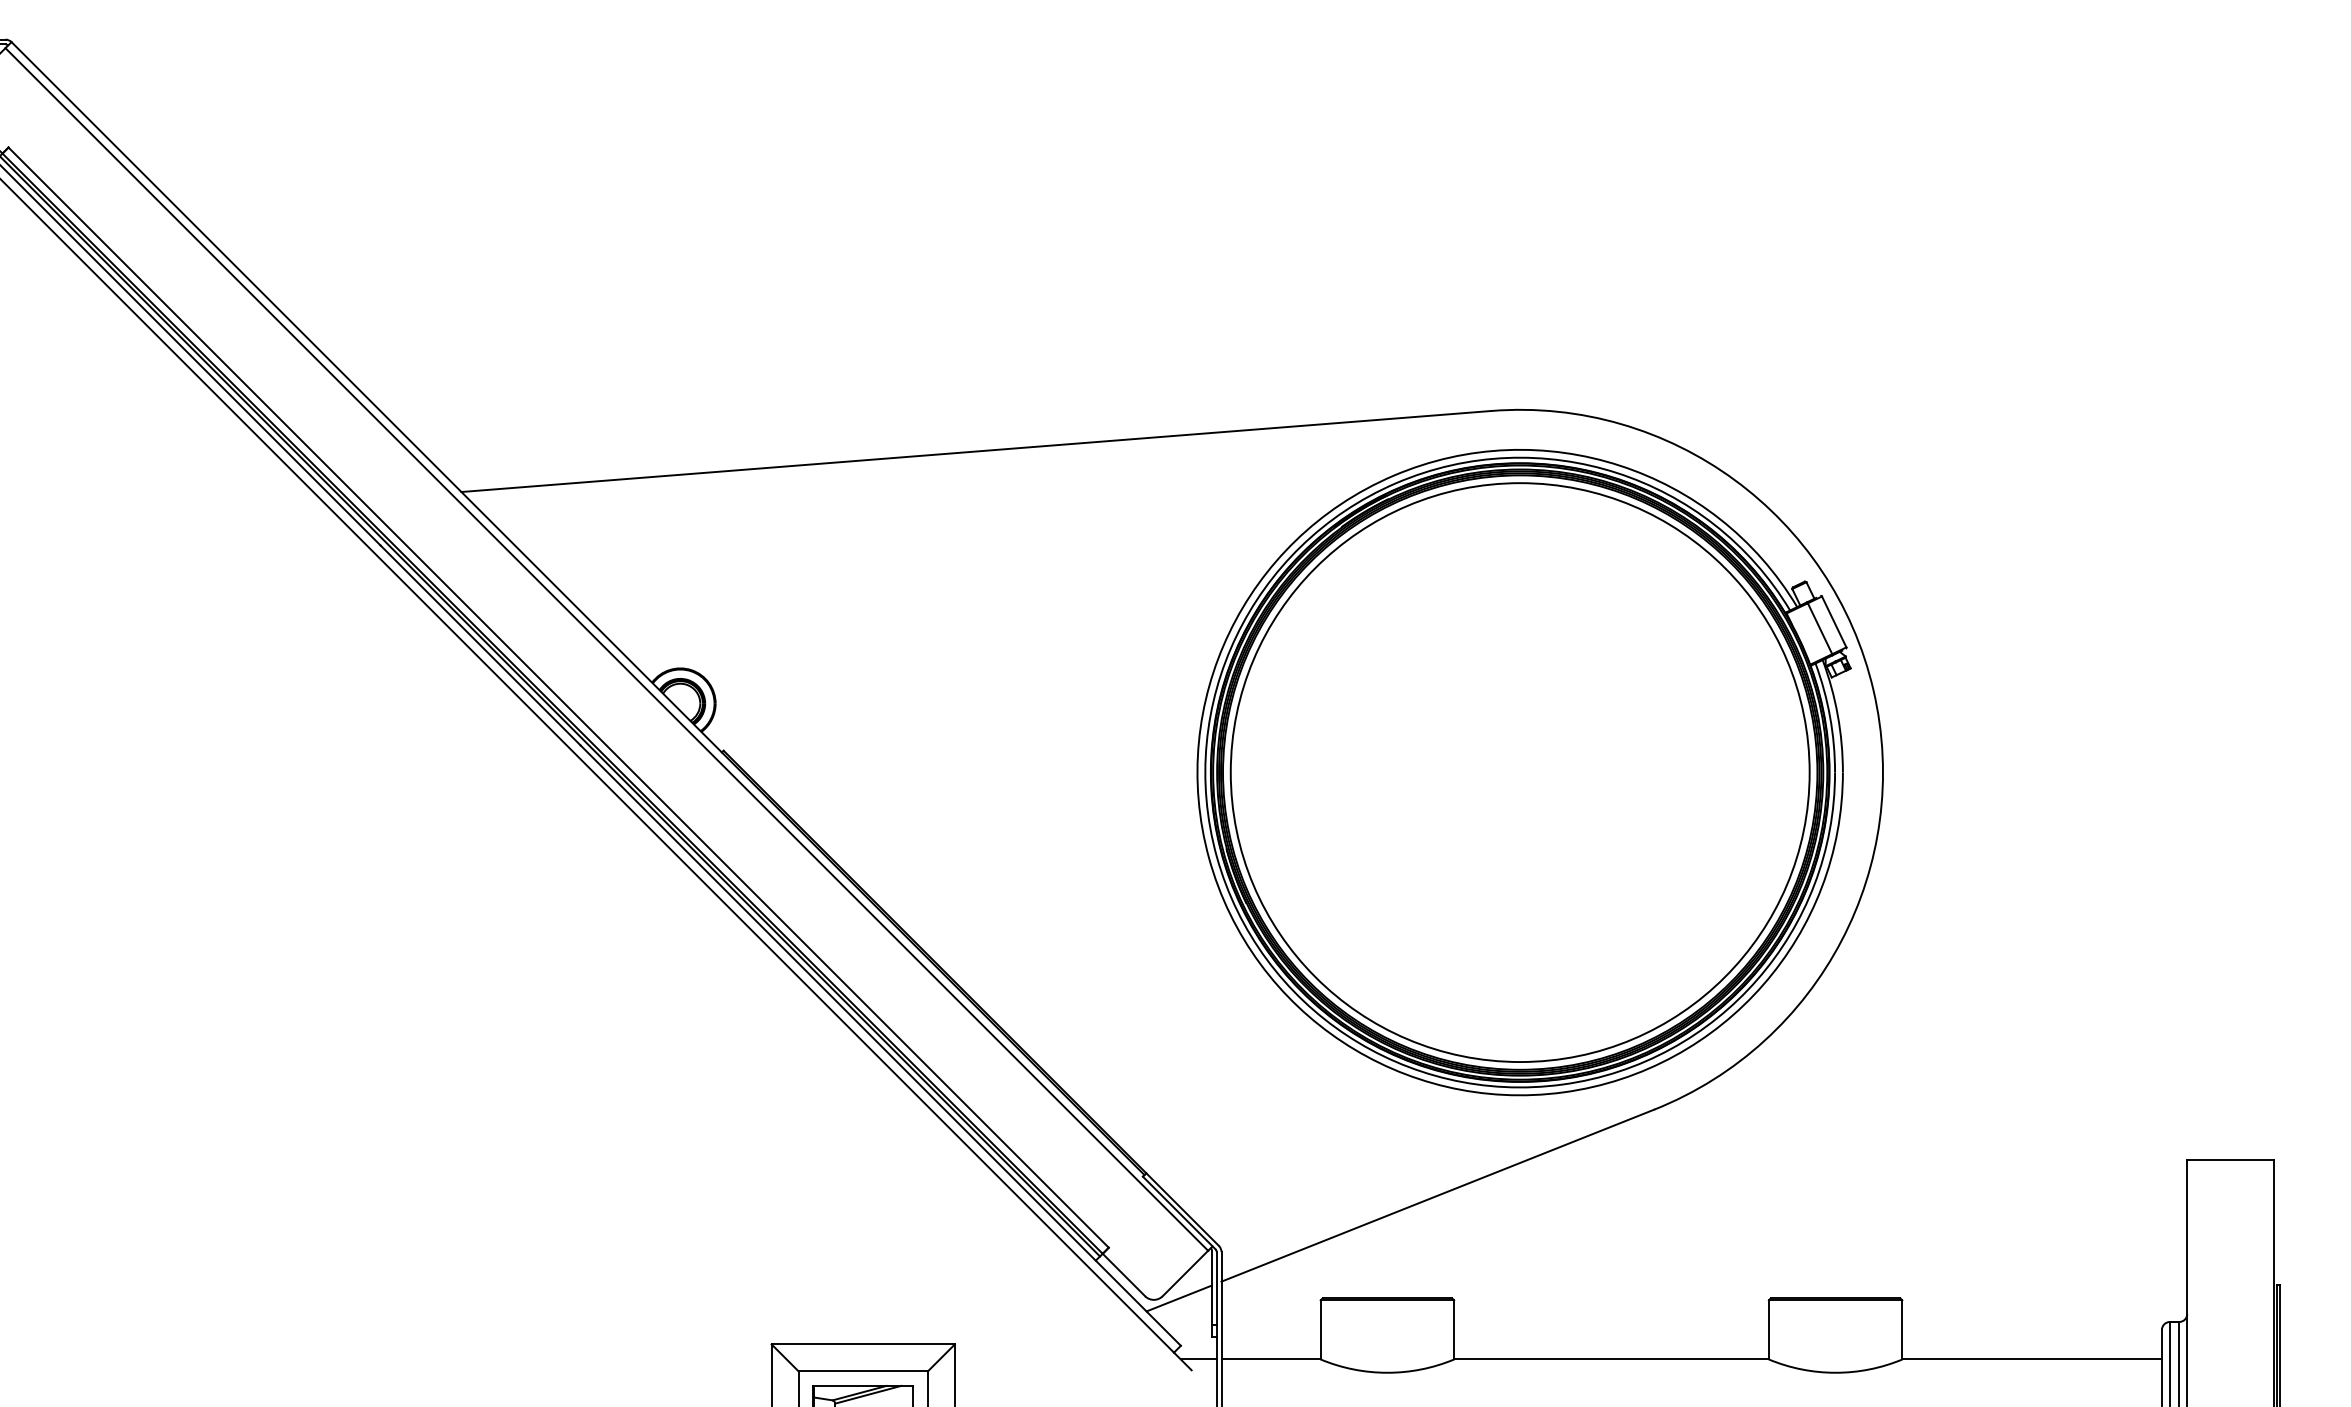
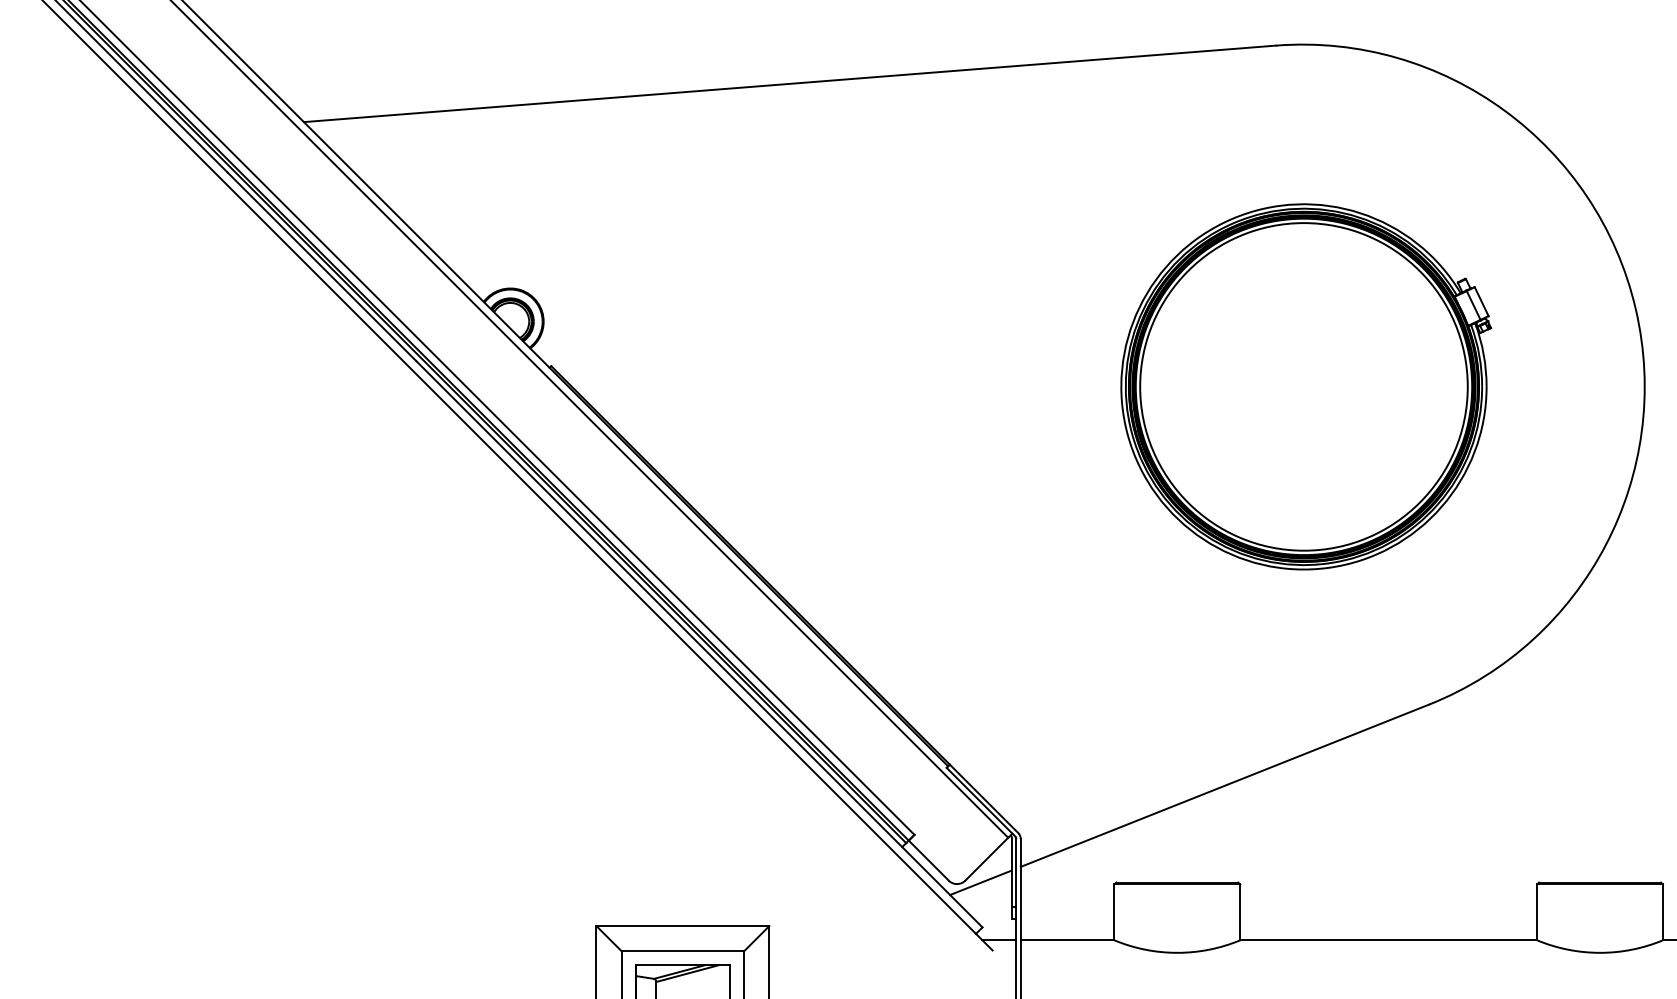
part: (1523, 772) -> (1305, 386), size x0.6

